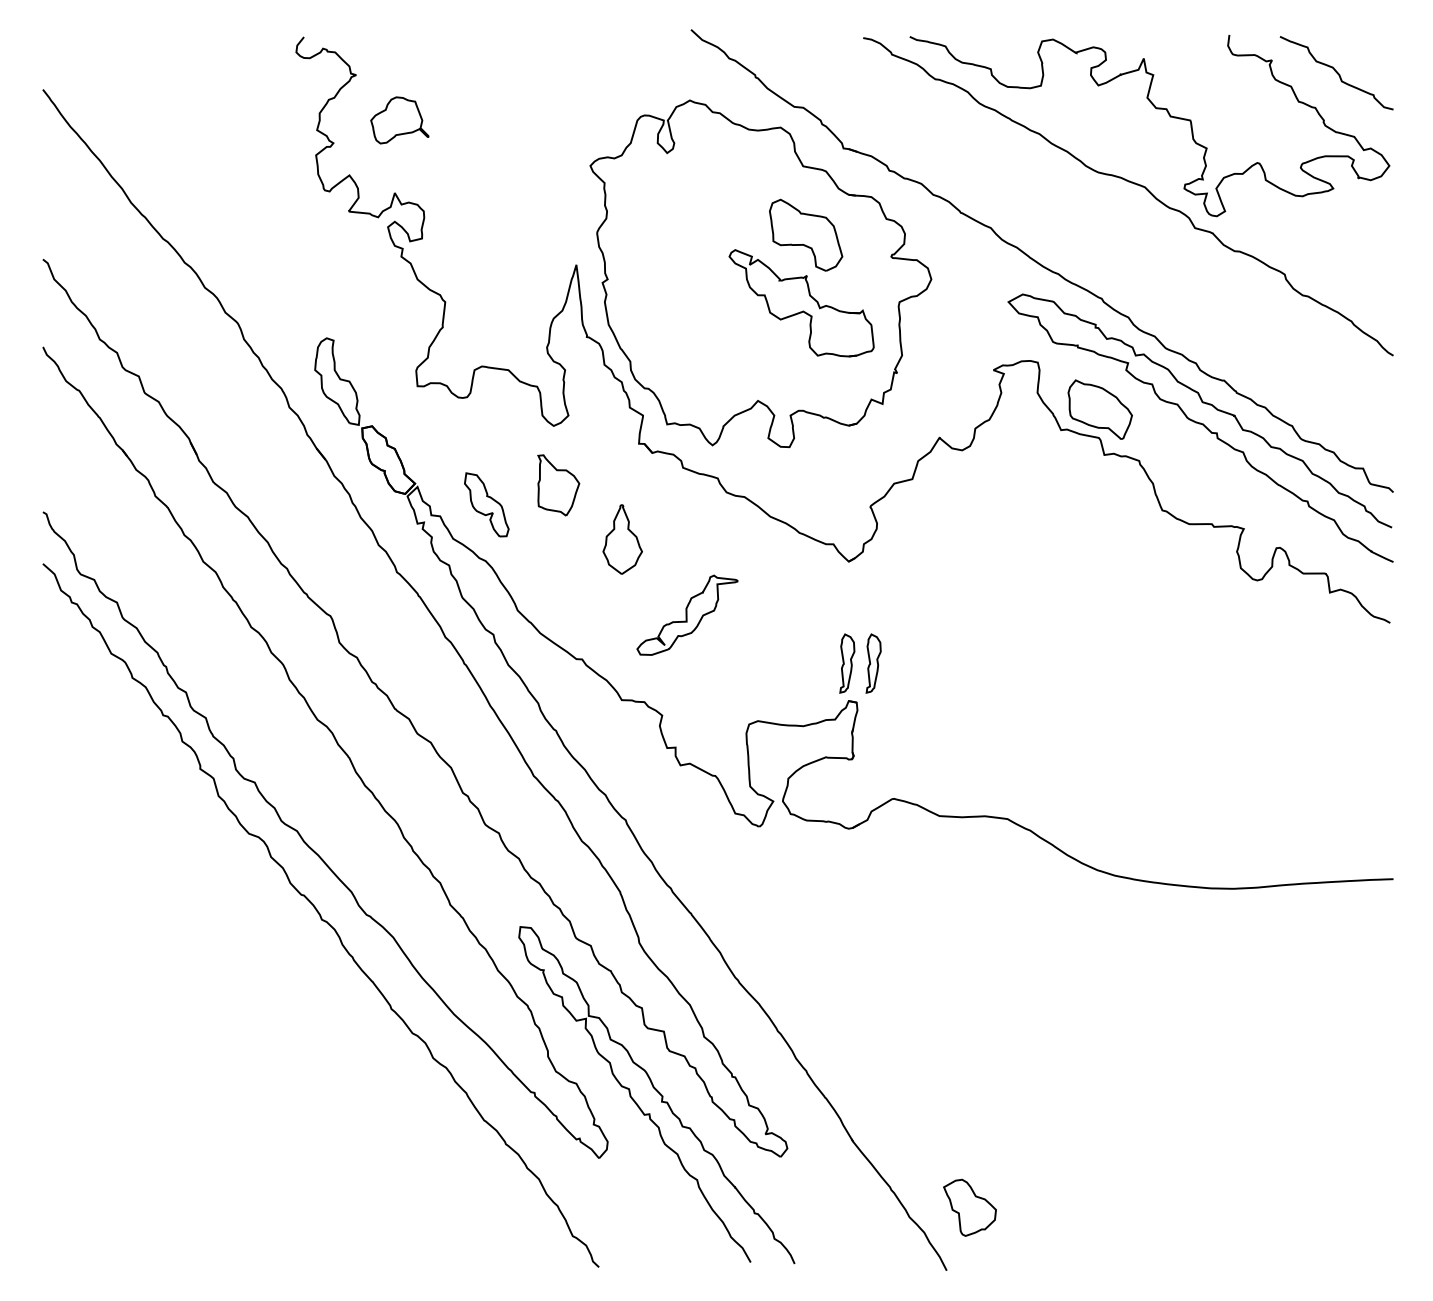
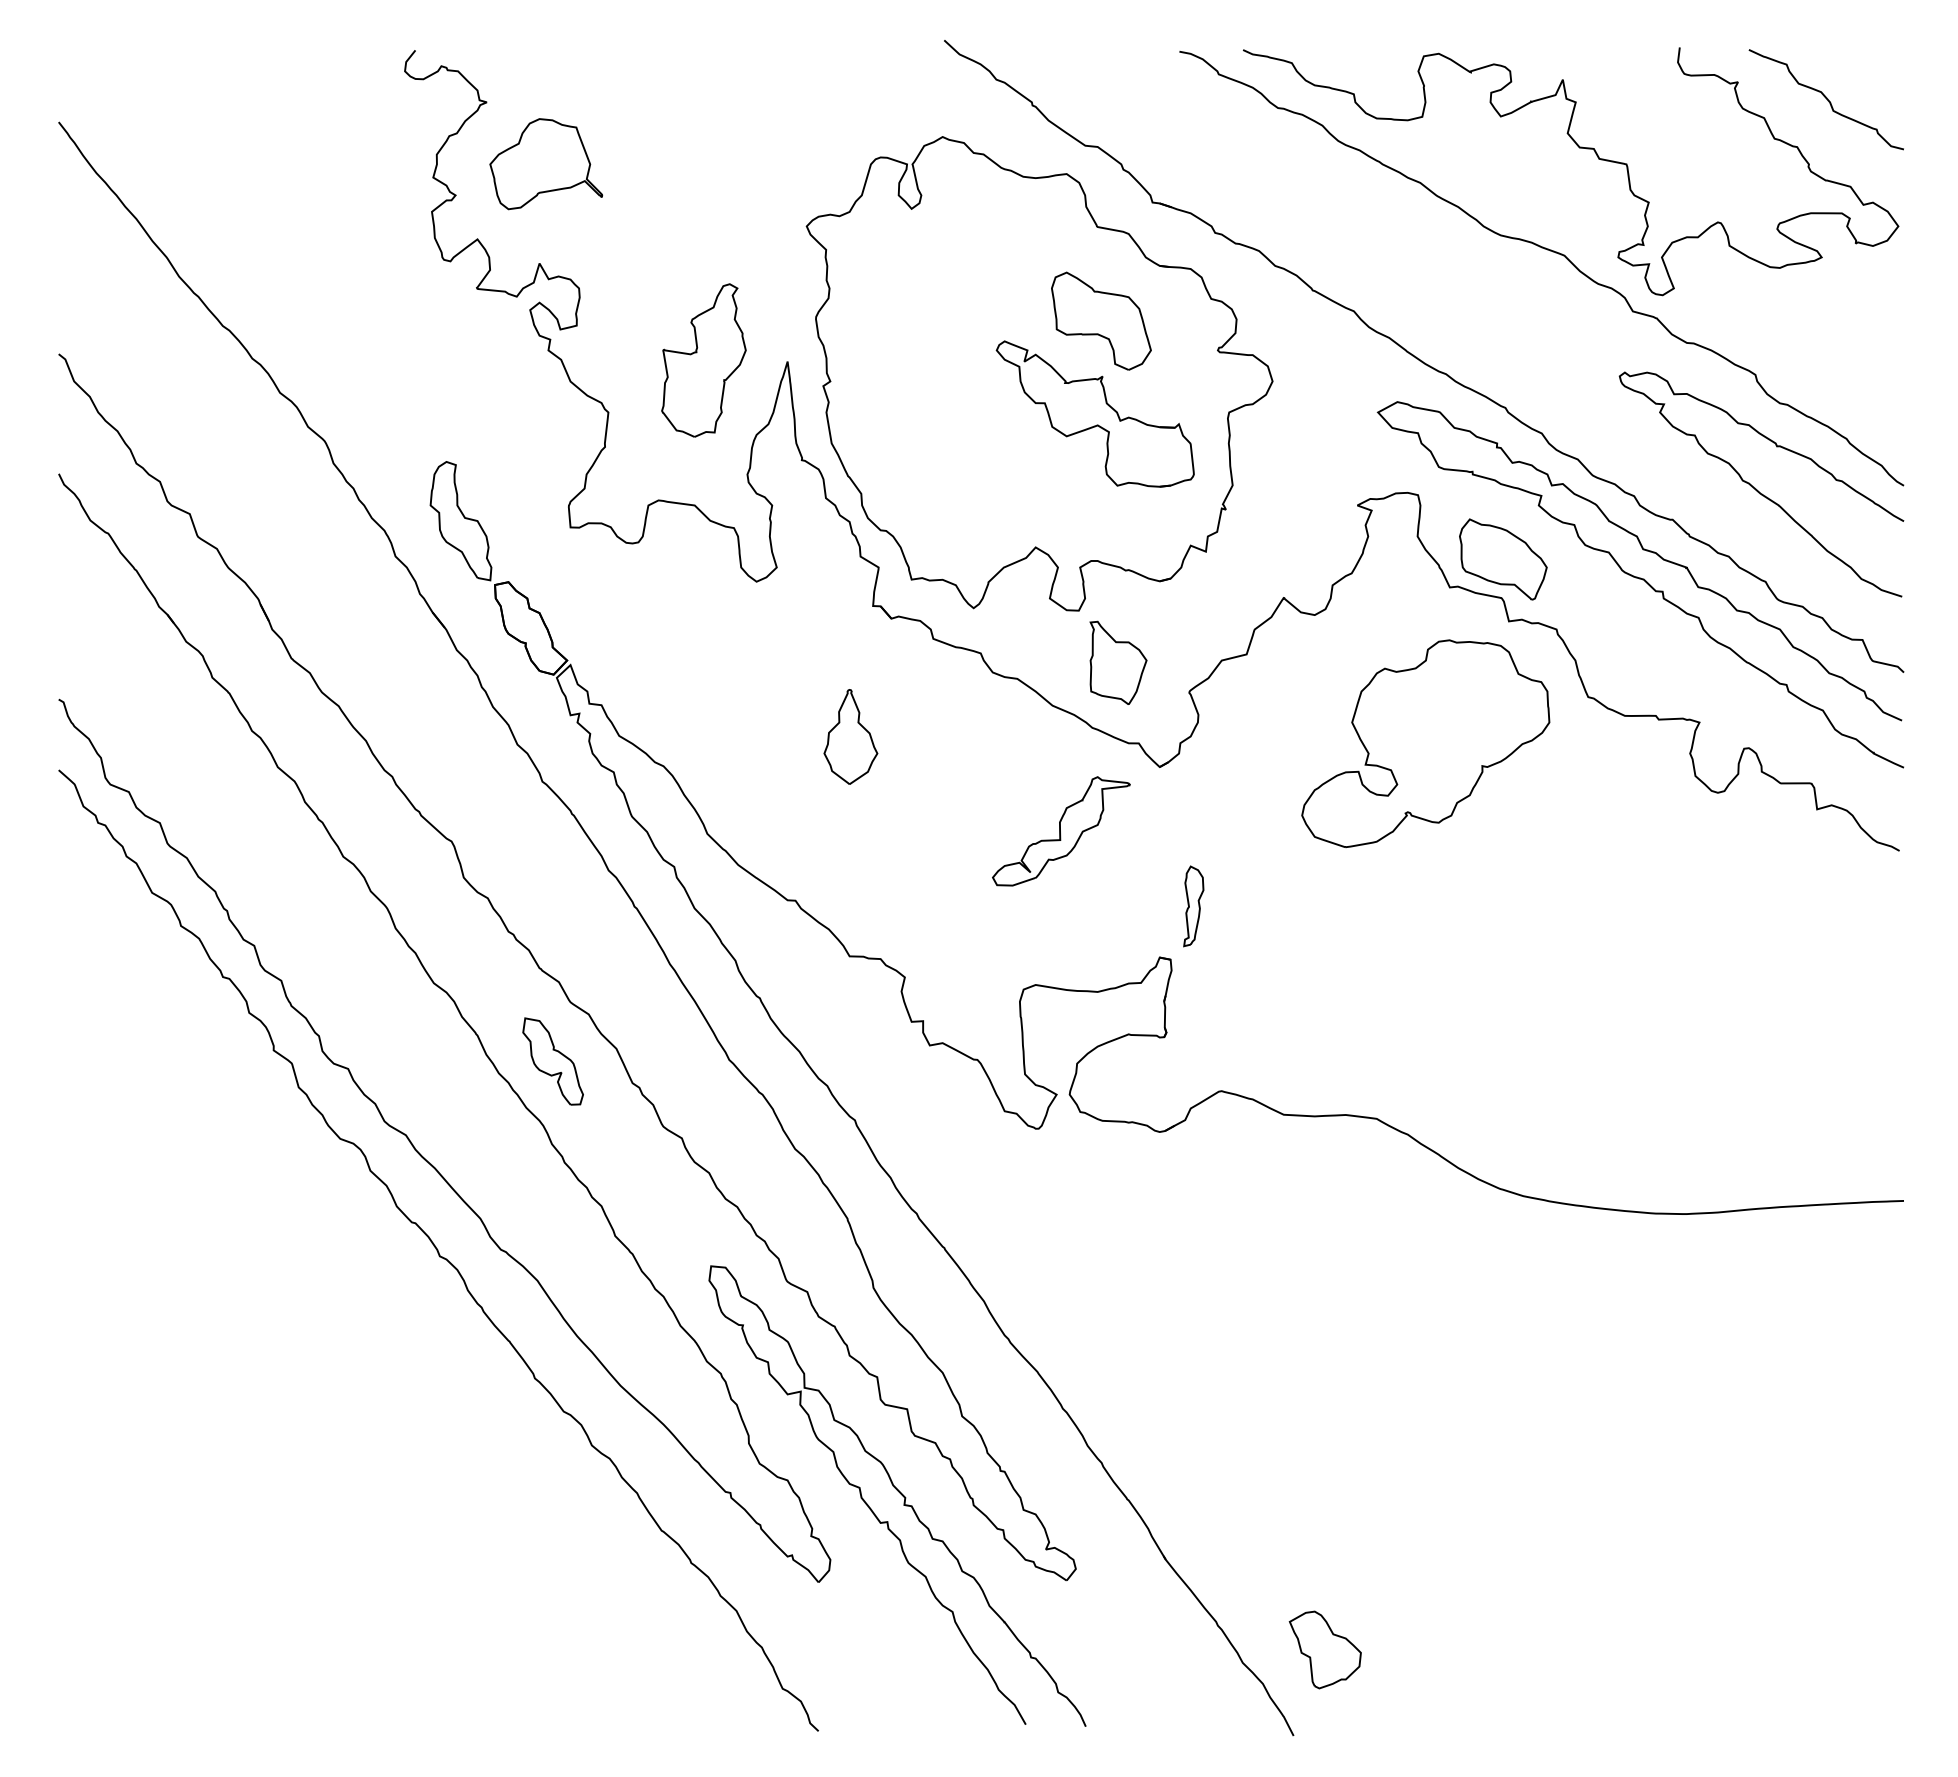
part: (399, 120) -> (546, 164), size x1.43
part: (514, 264) -> (703, 360), added
curve: (1285, 357) -> (1756, 488), added
part: (558, 485) -> (1118, 662), moved
part: (486, 504) -> (552, 1061), moved
part: (1043, 544) -> (1425, 743), added
part: (687, 615) -> (1061, 831), moved
part: (847, 663) -> (1157, 906), removed

